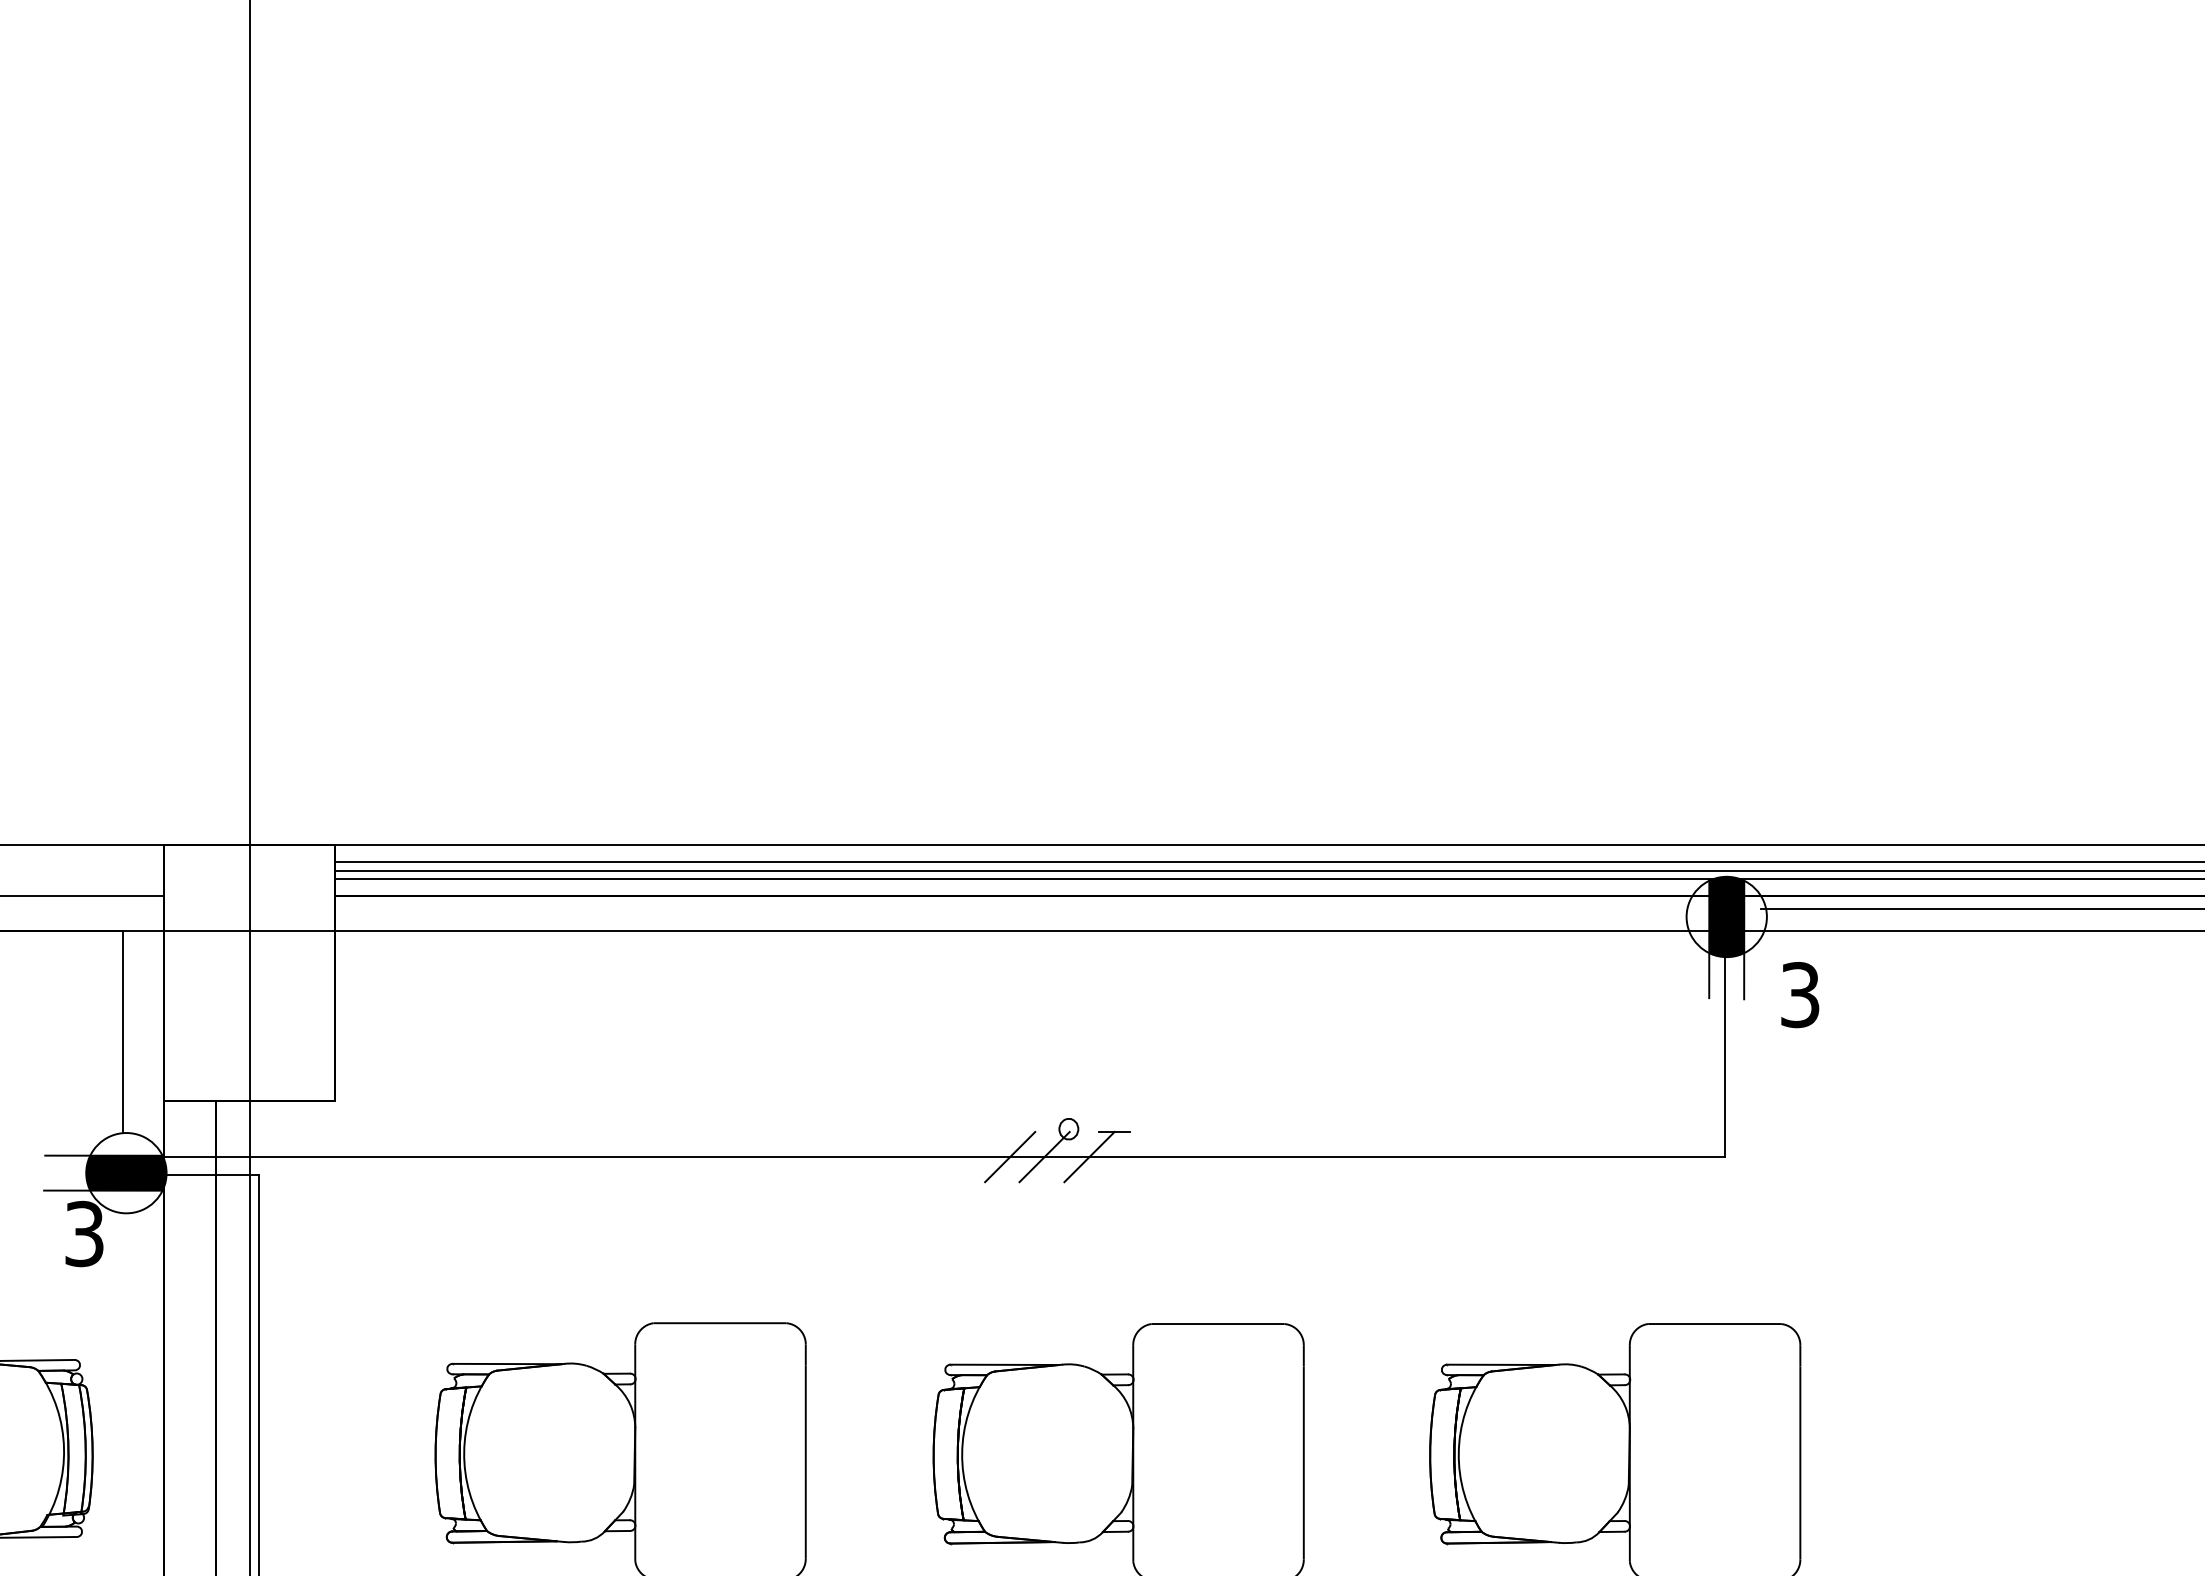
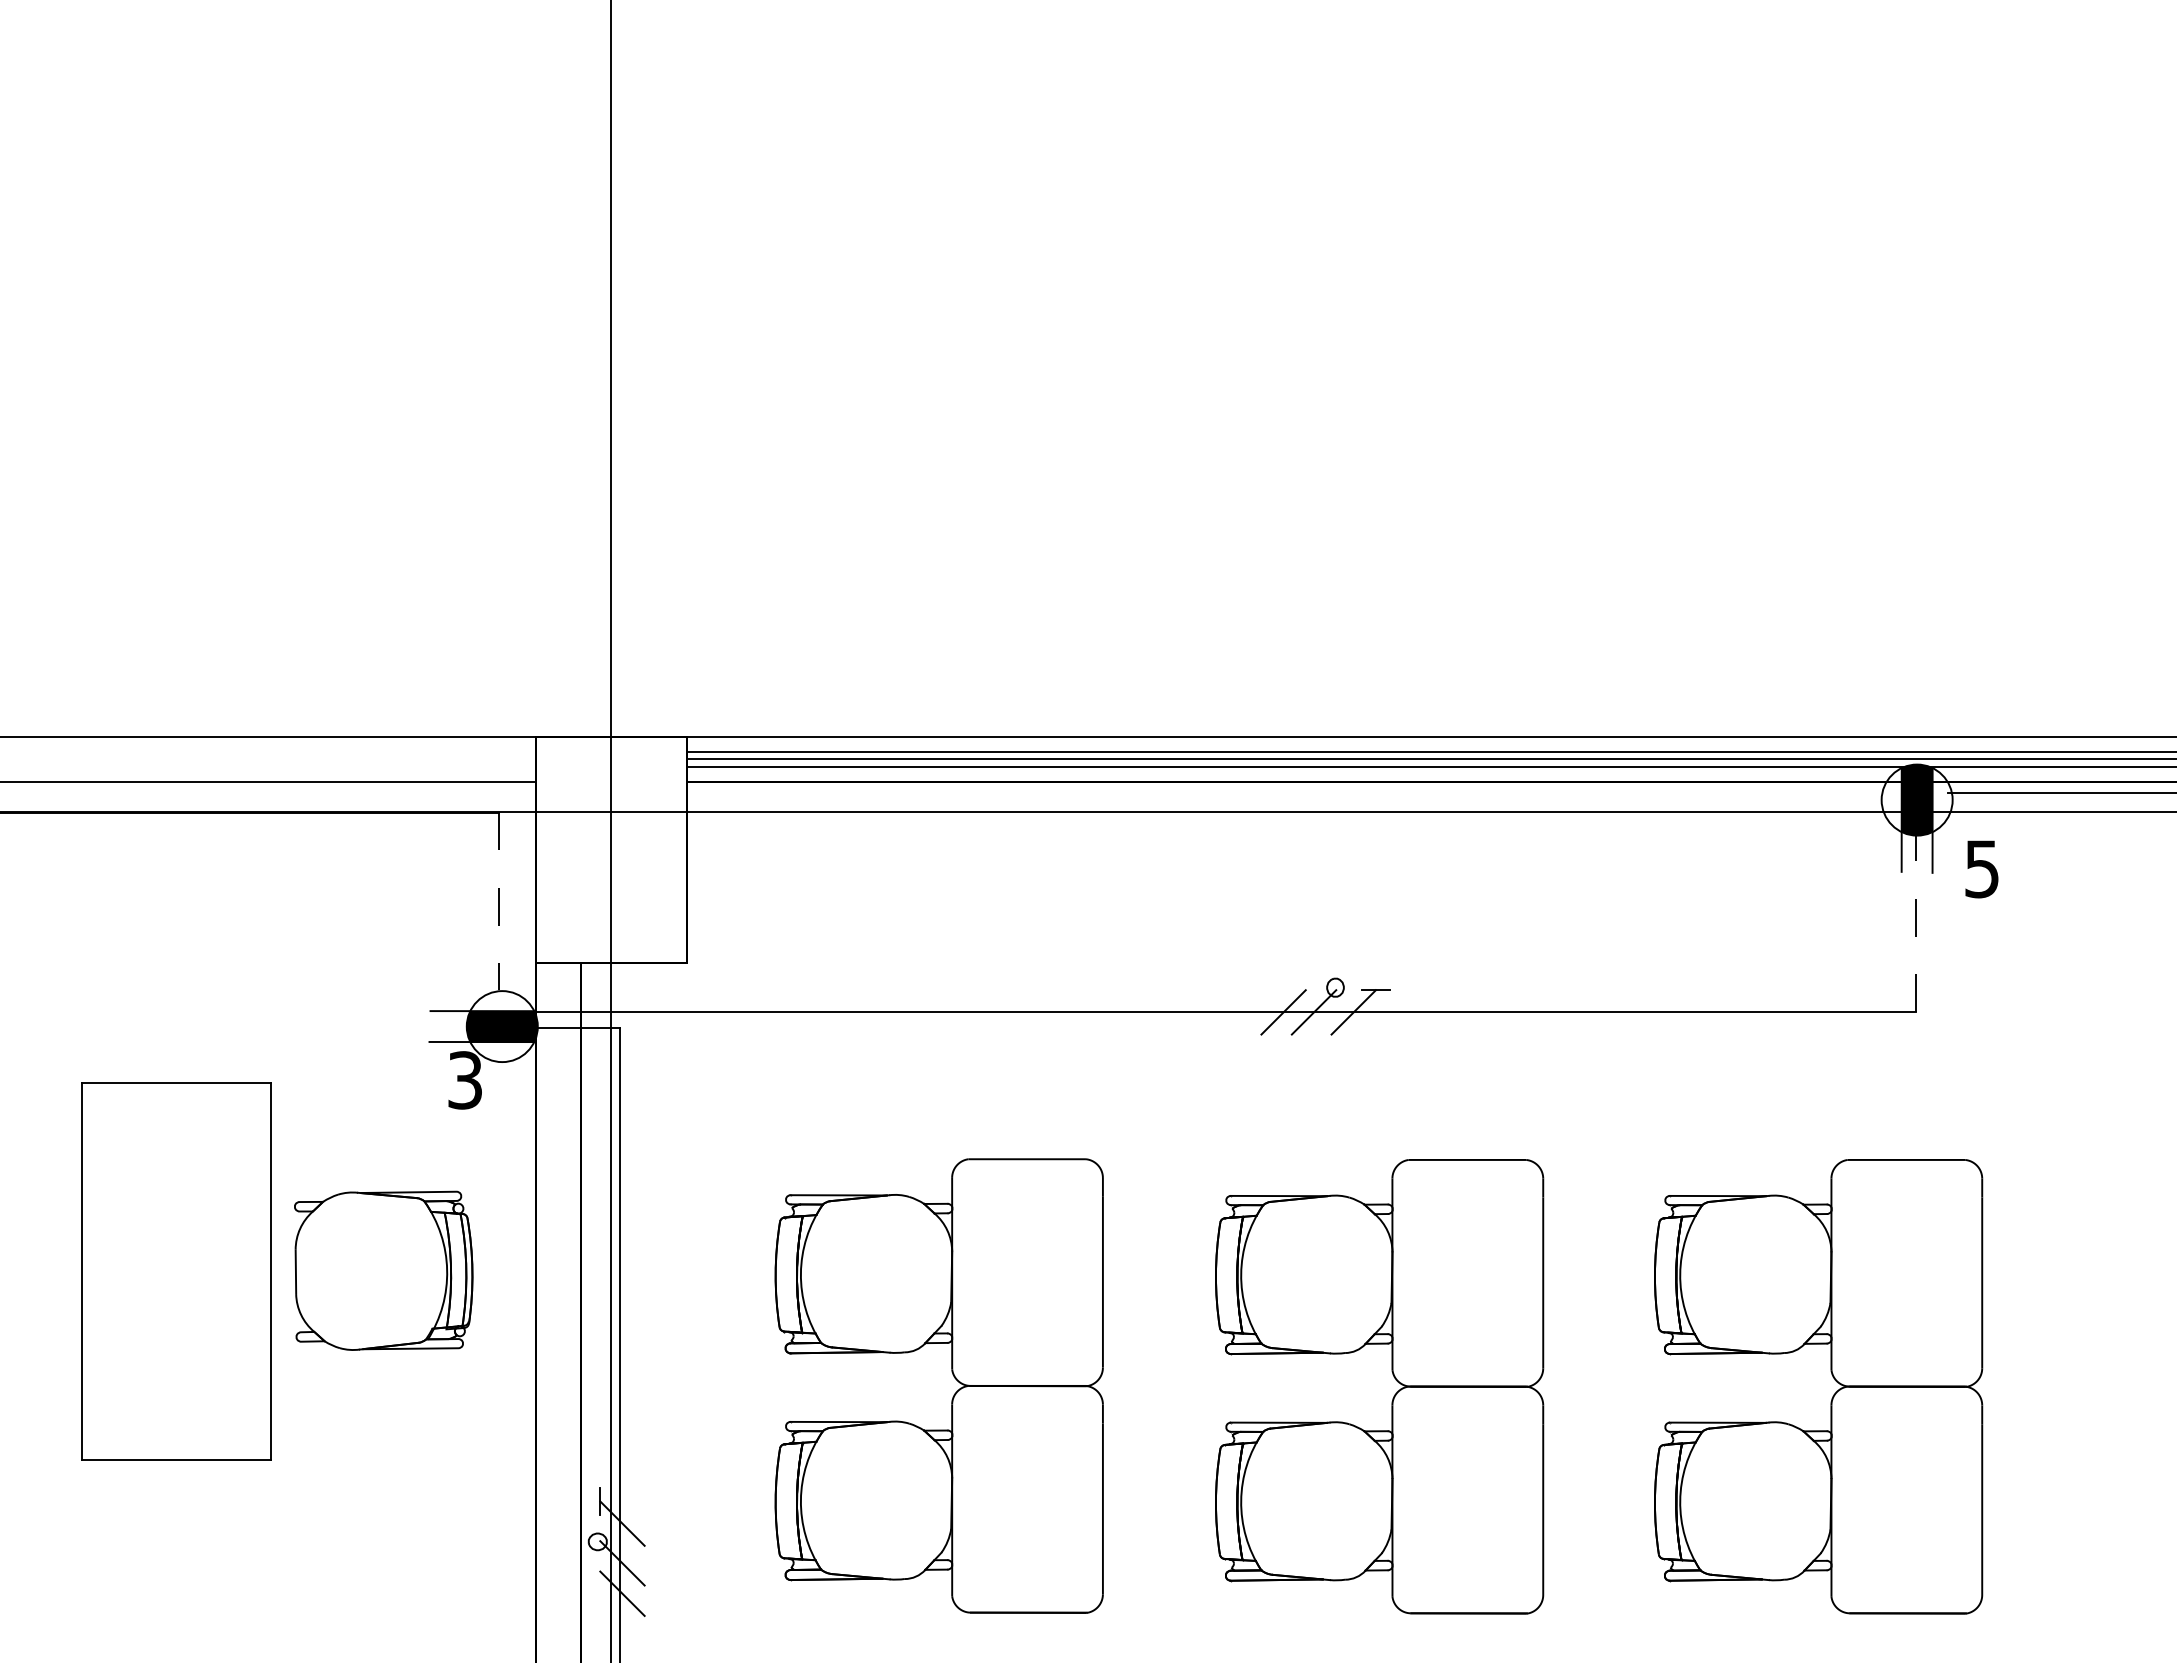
text: (1800, 994) -> (1982, 868), 3 -> 5
line: (123, 1031) -> (499, 901), solid -> dashed
line: (1724, 1049) -> (1915, 917), solid -> dashed

